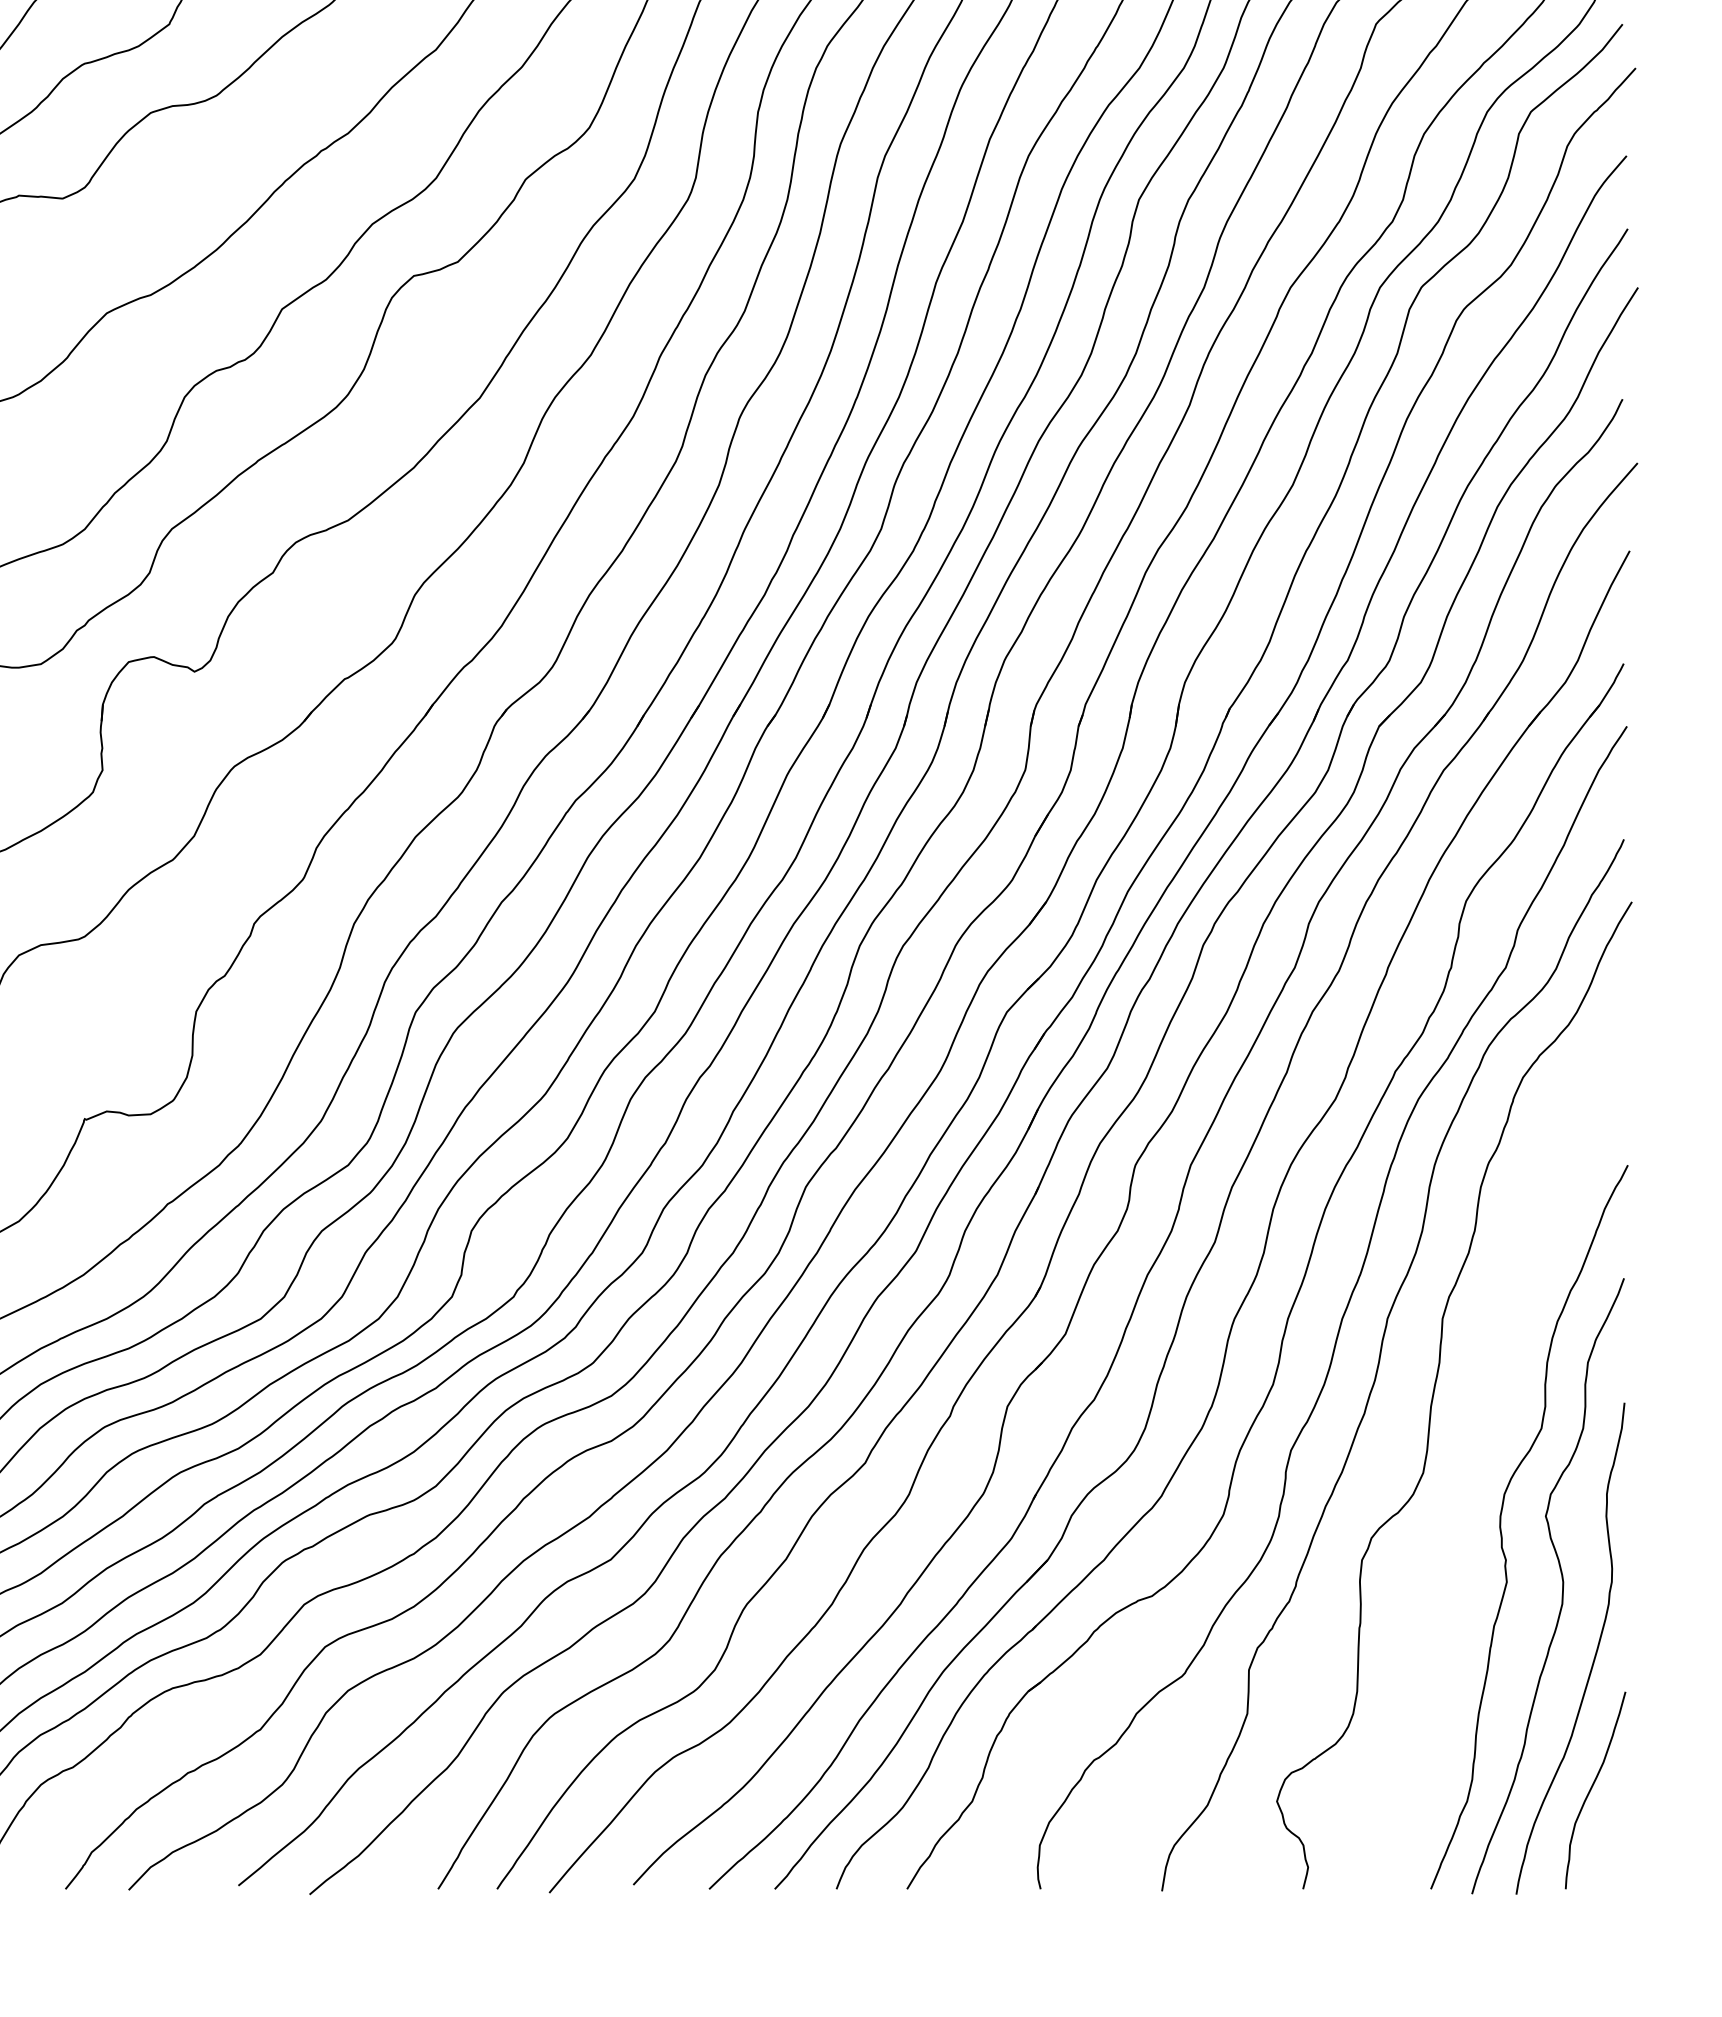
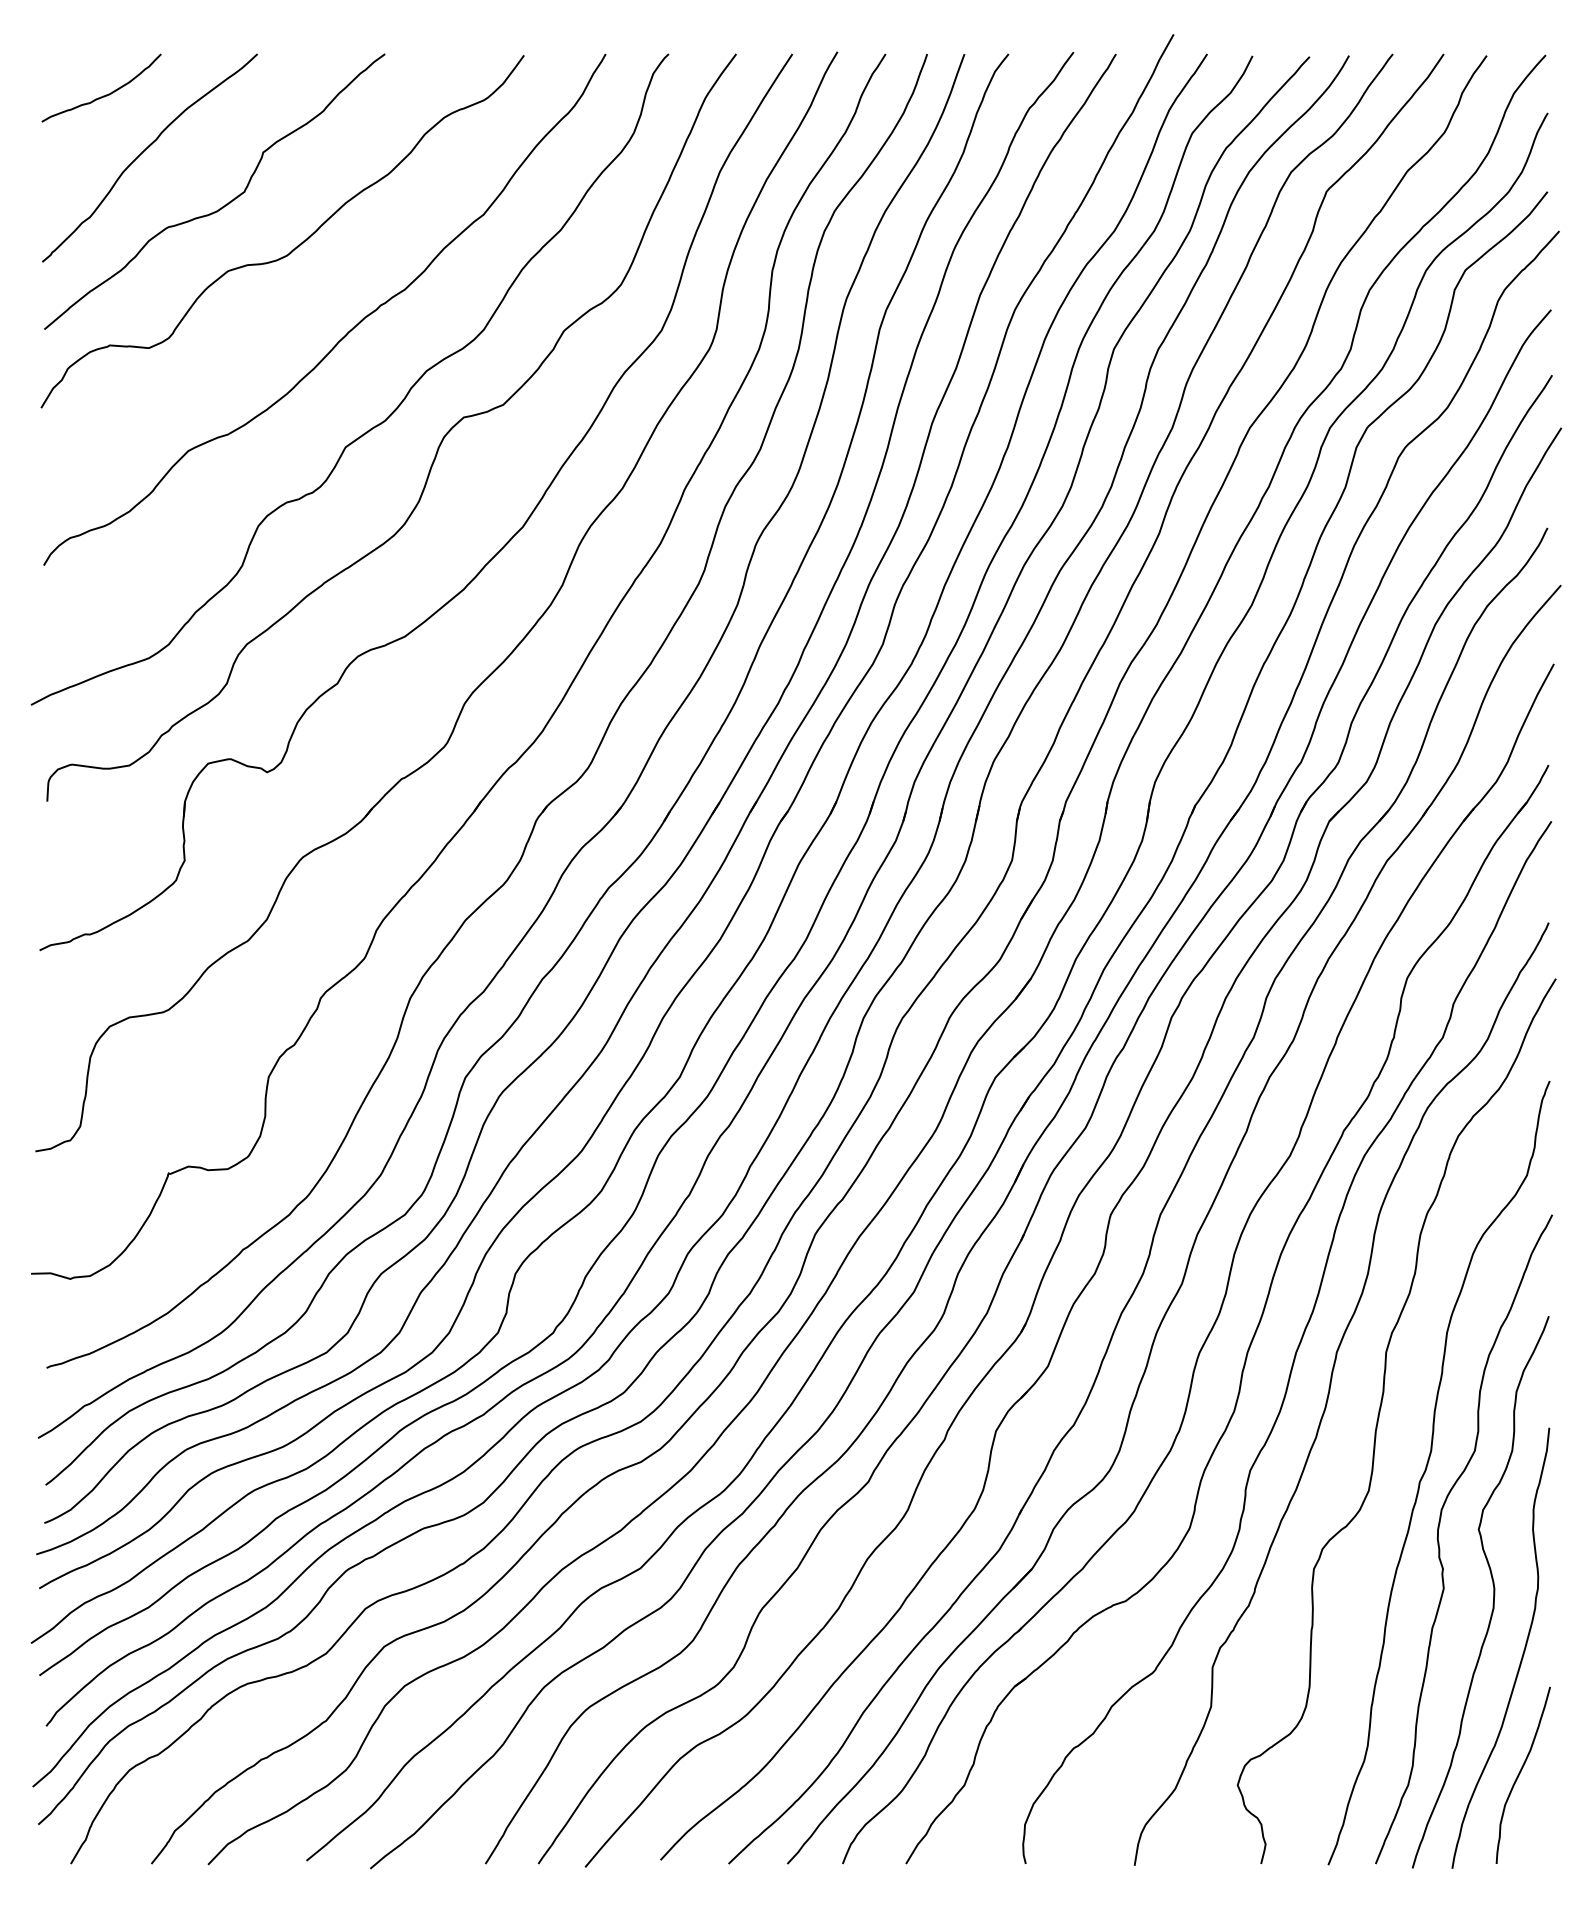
curve: (1487, 1451) -> (1426, 1471), added

